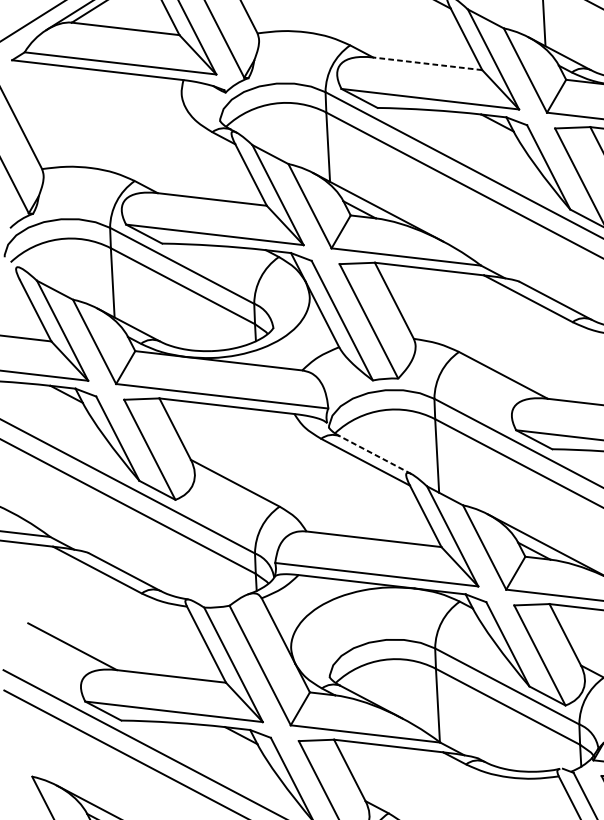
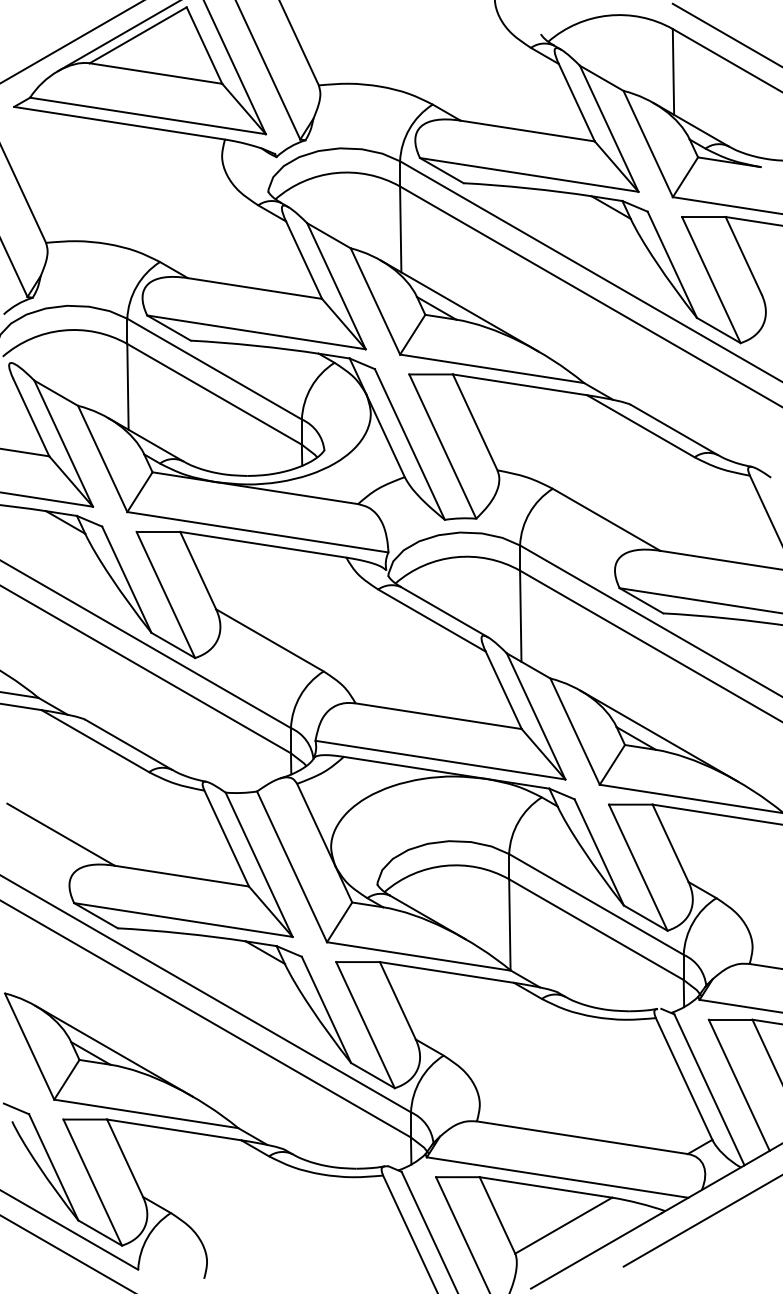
line: (427, 64) -> (527, 131), dashed -> solid
line: (375, 455) -> (444, 612), dashed -> solid

